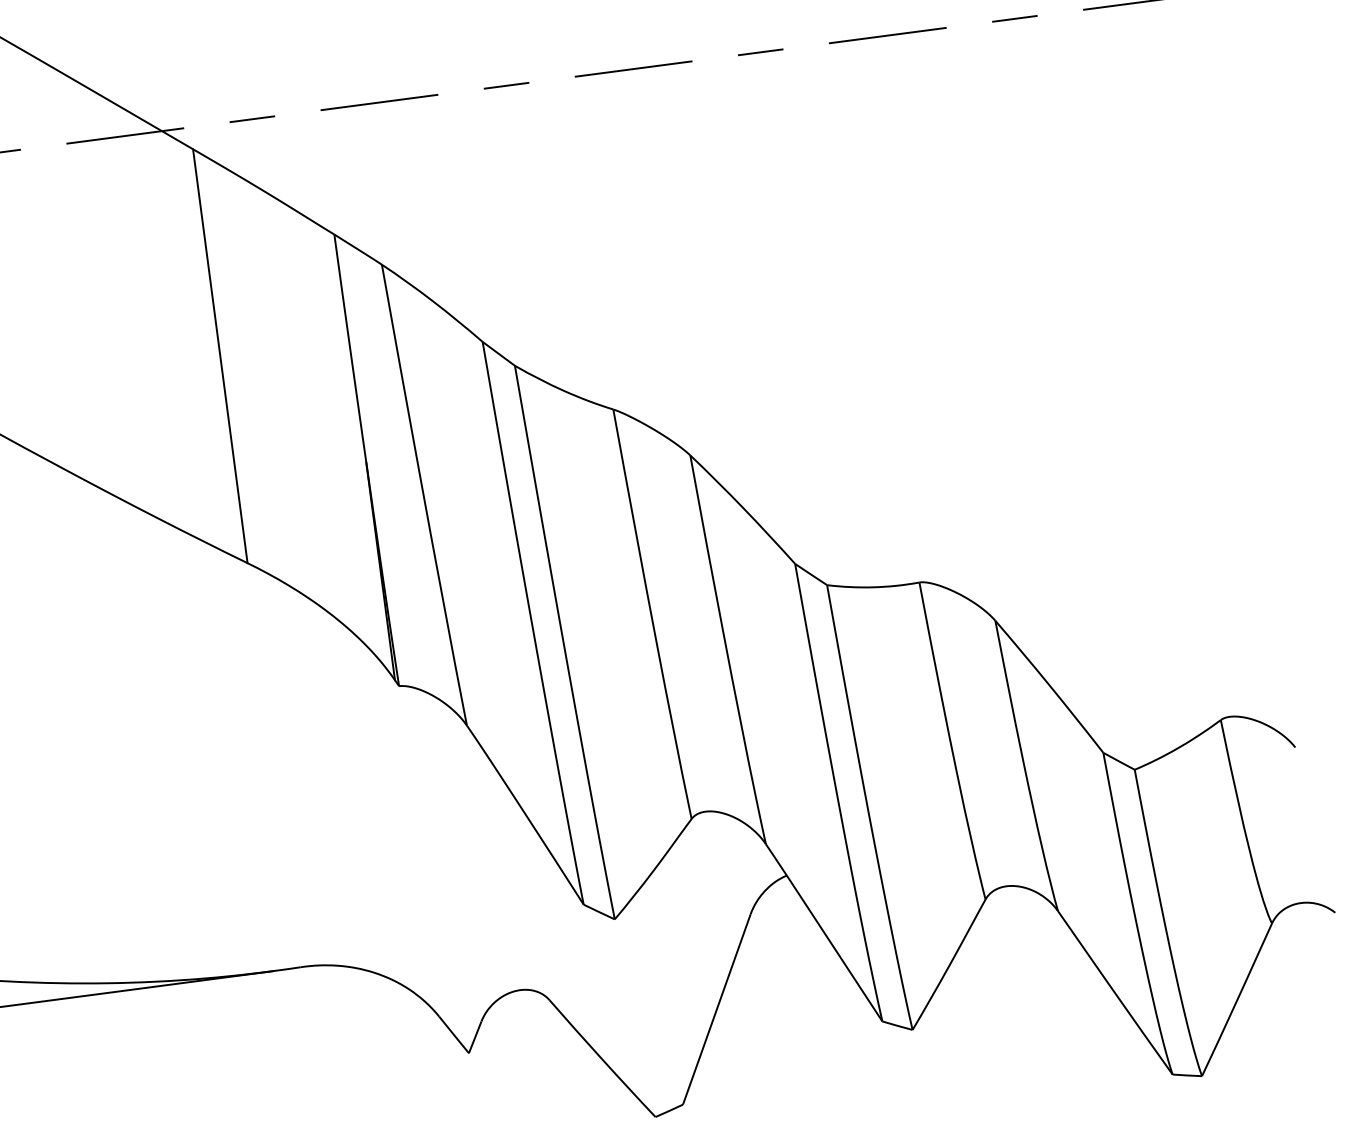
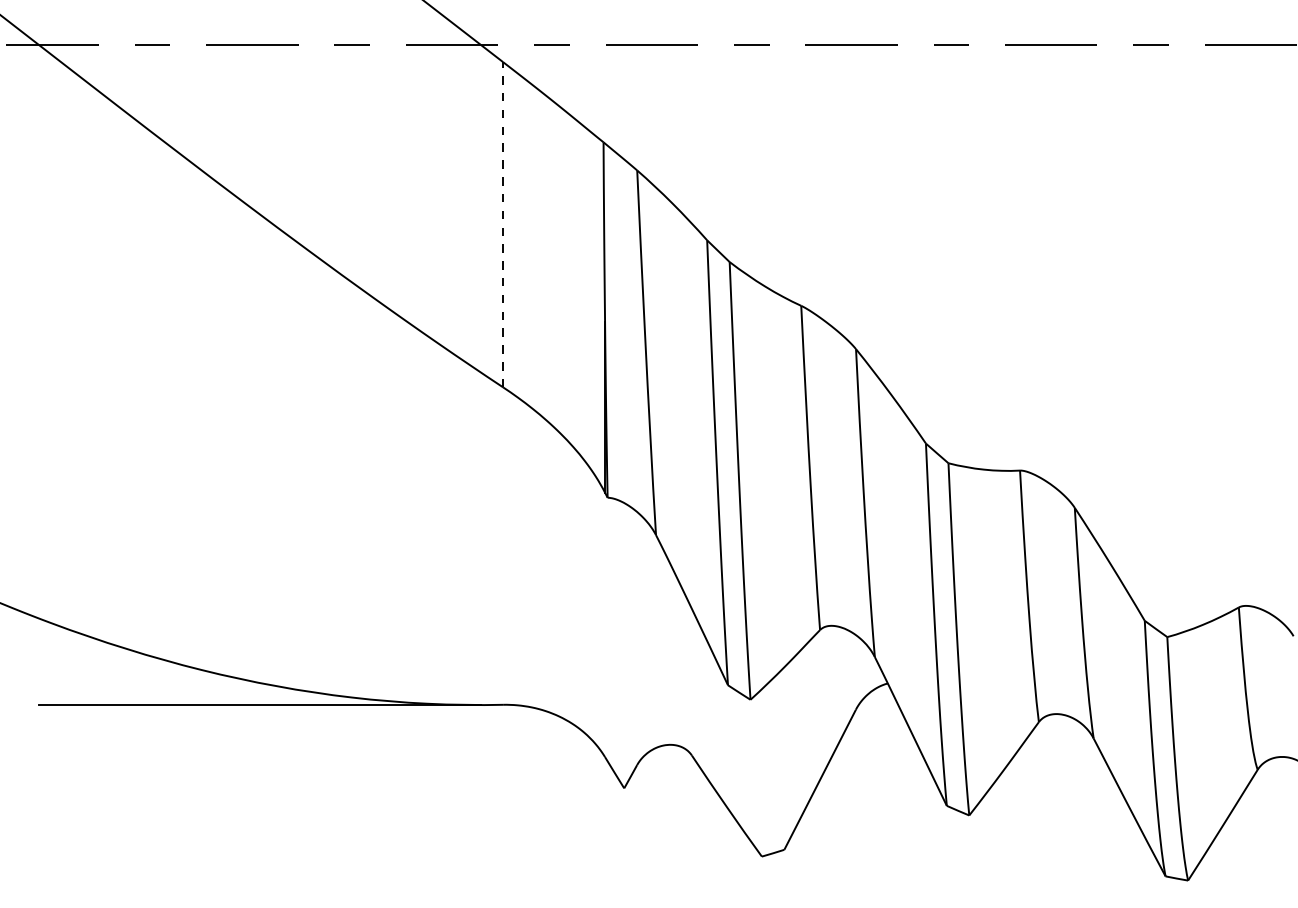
line: (220, 355) -> (503, 224), solid -> dashed

